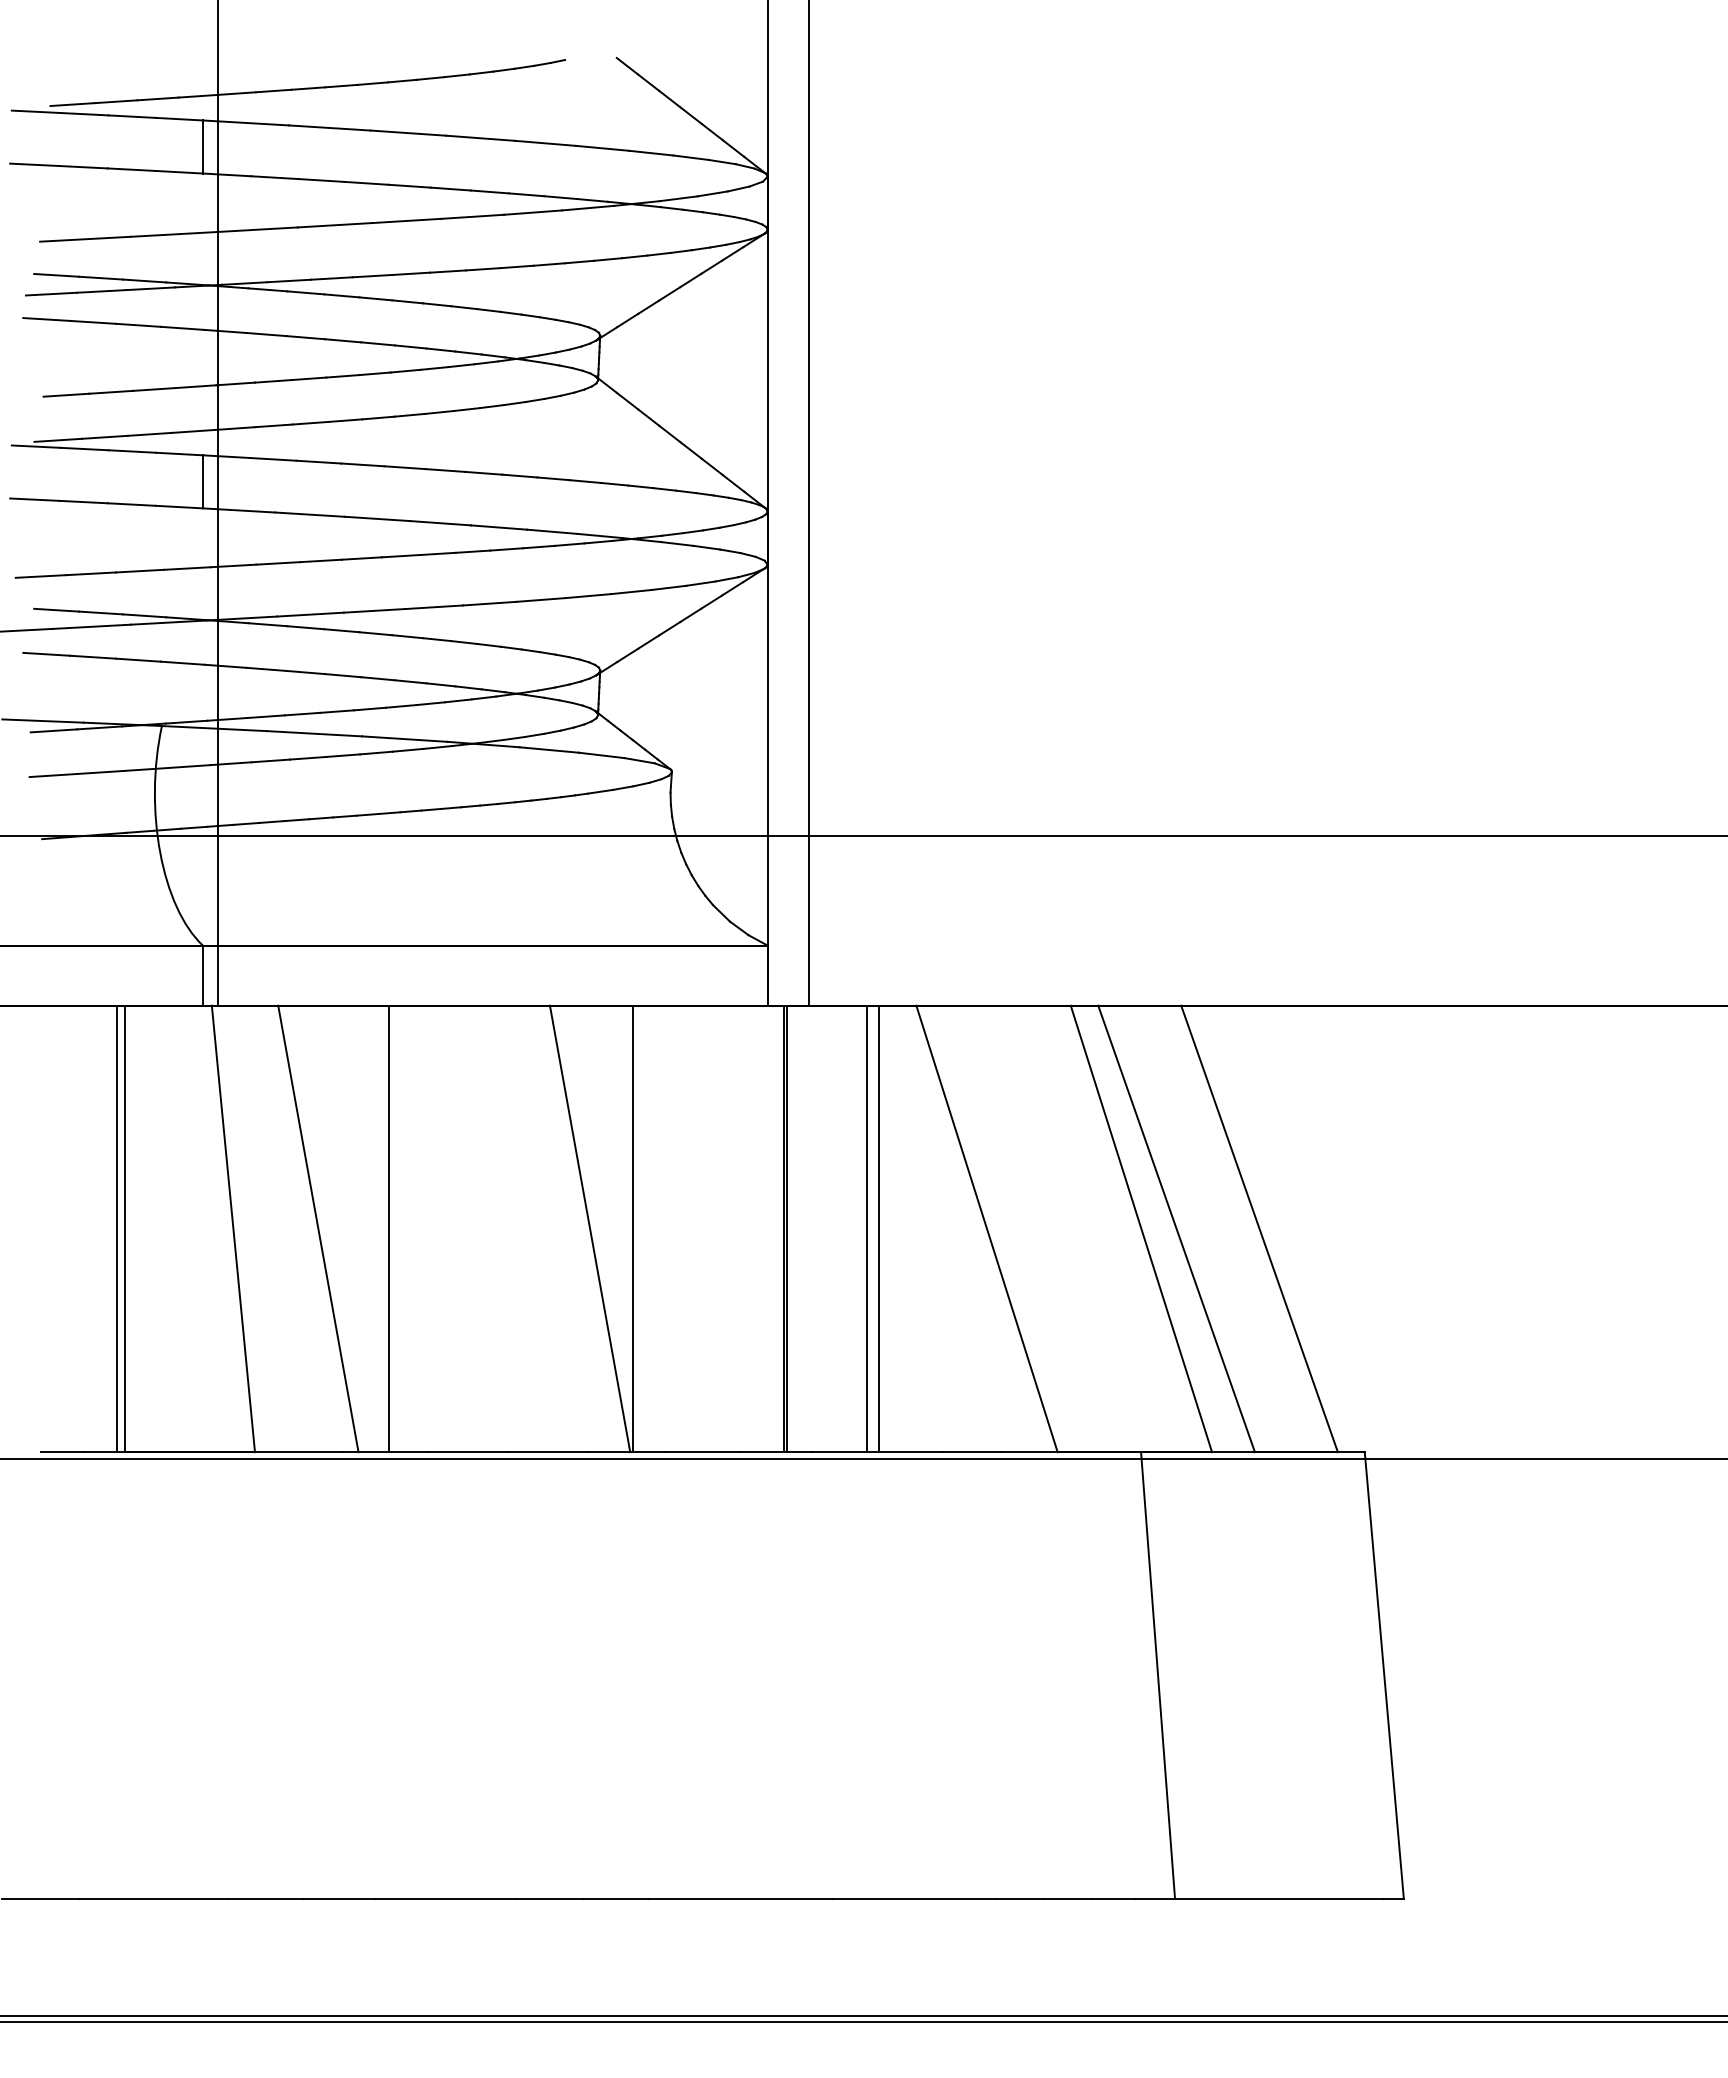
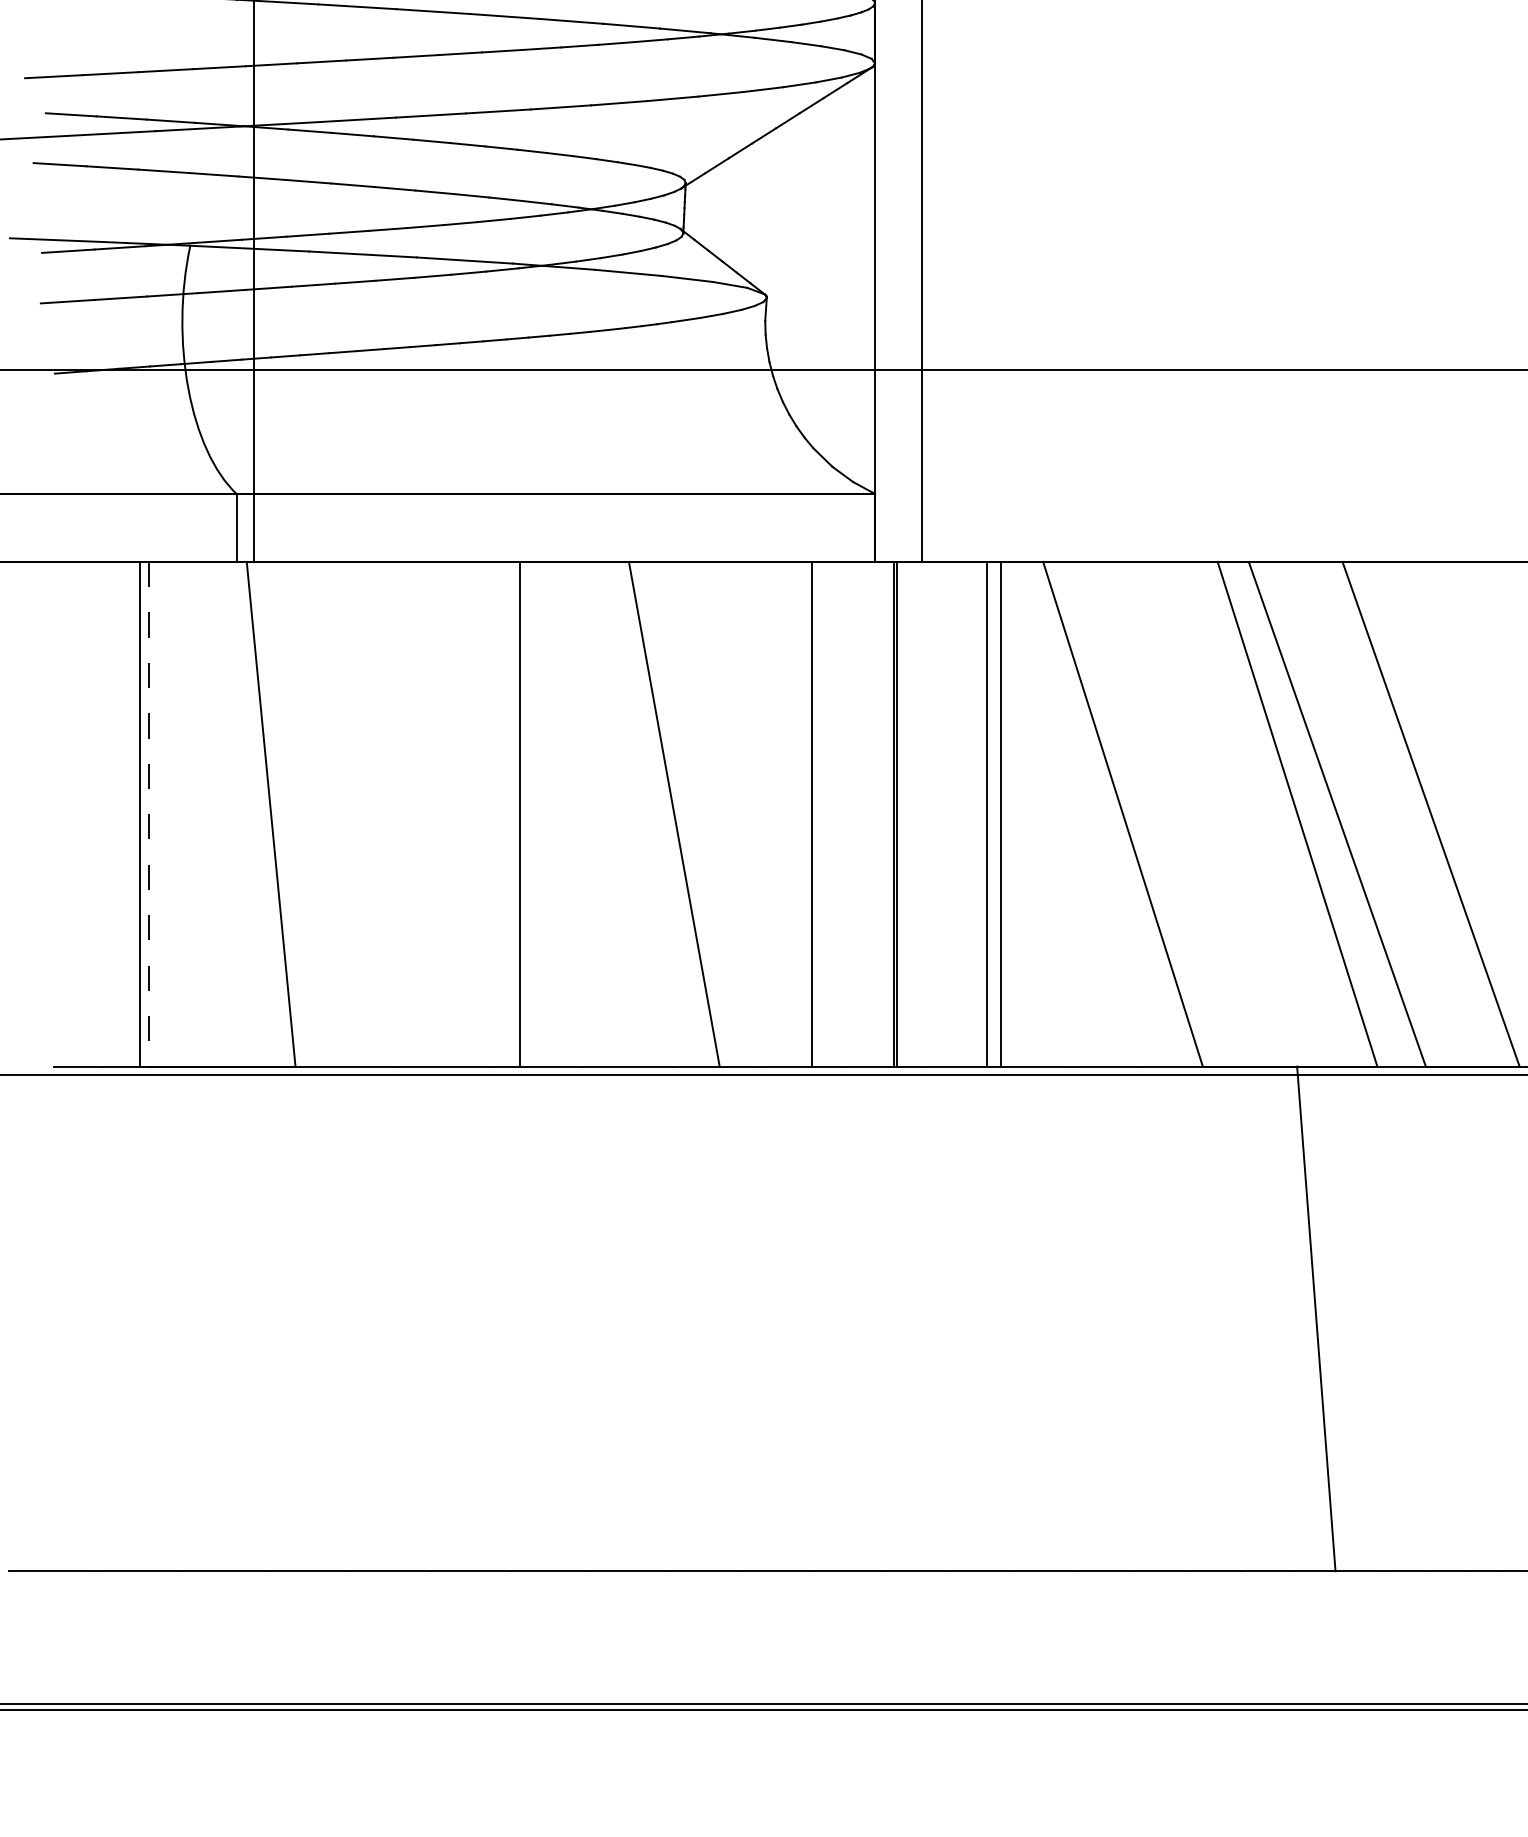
line: (318, 1228) -> (367, 813), removed
line: (388, 1228) -> (519, 813), moved
line: (633, 1228) -> (812, 813), moved
line: (125, 1229) -> (149, 814), solid -> dashed

